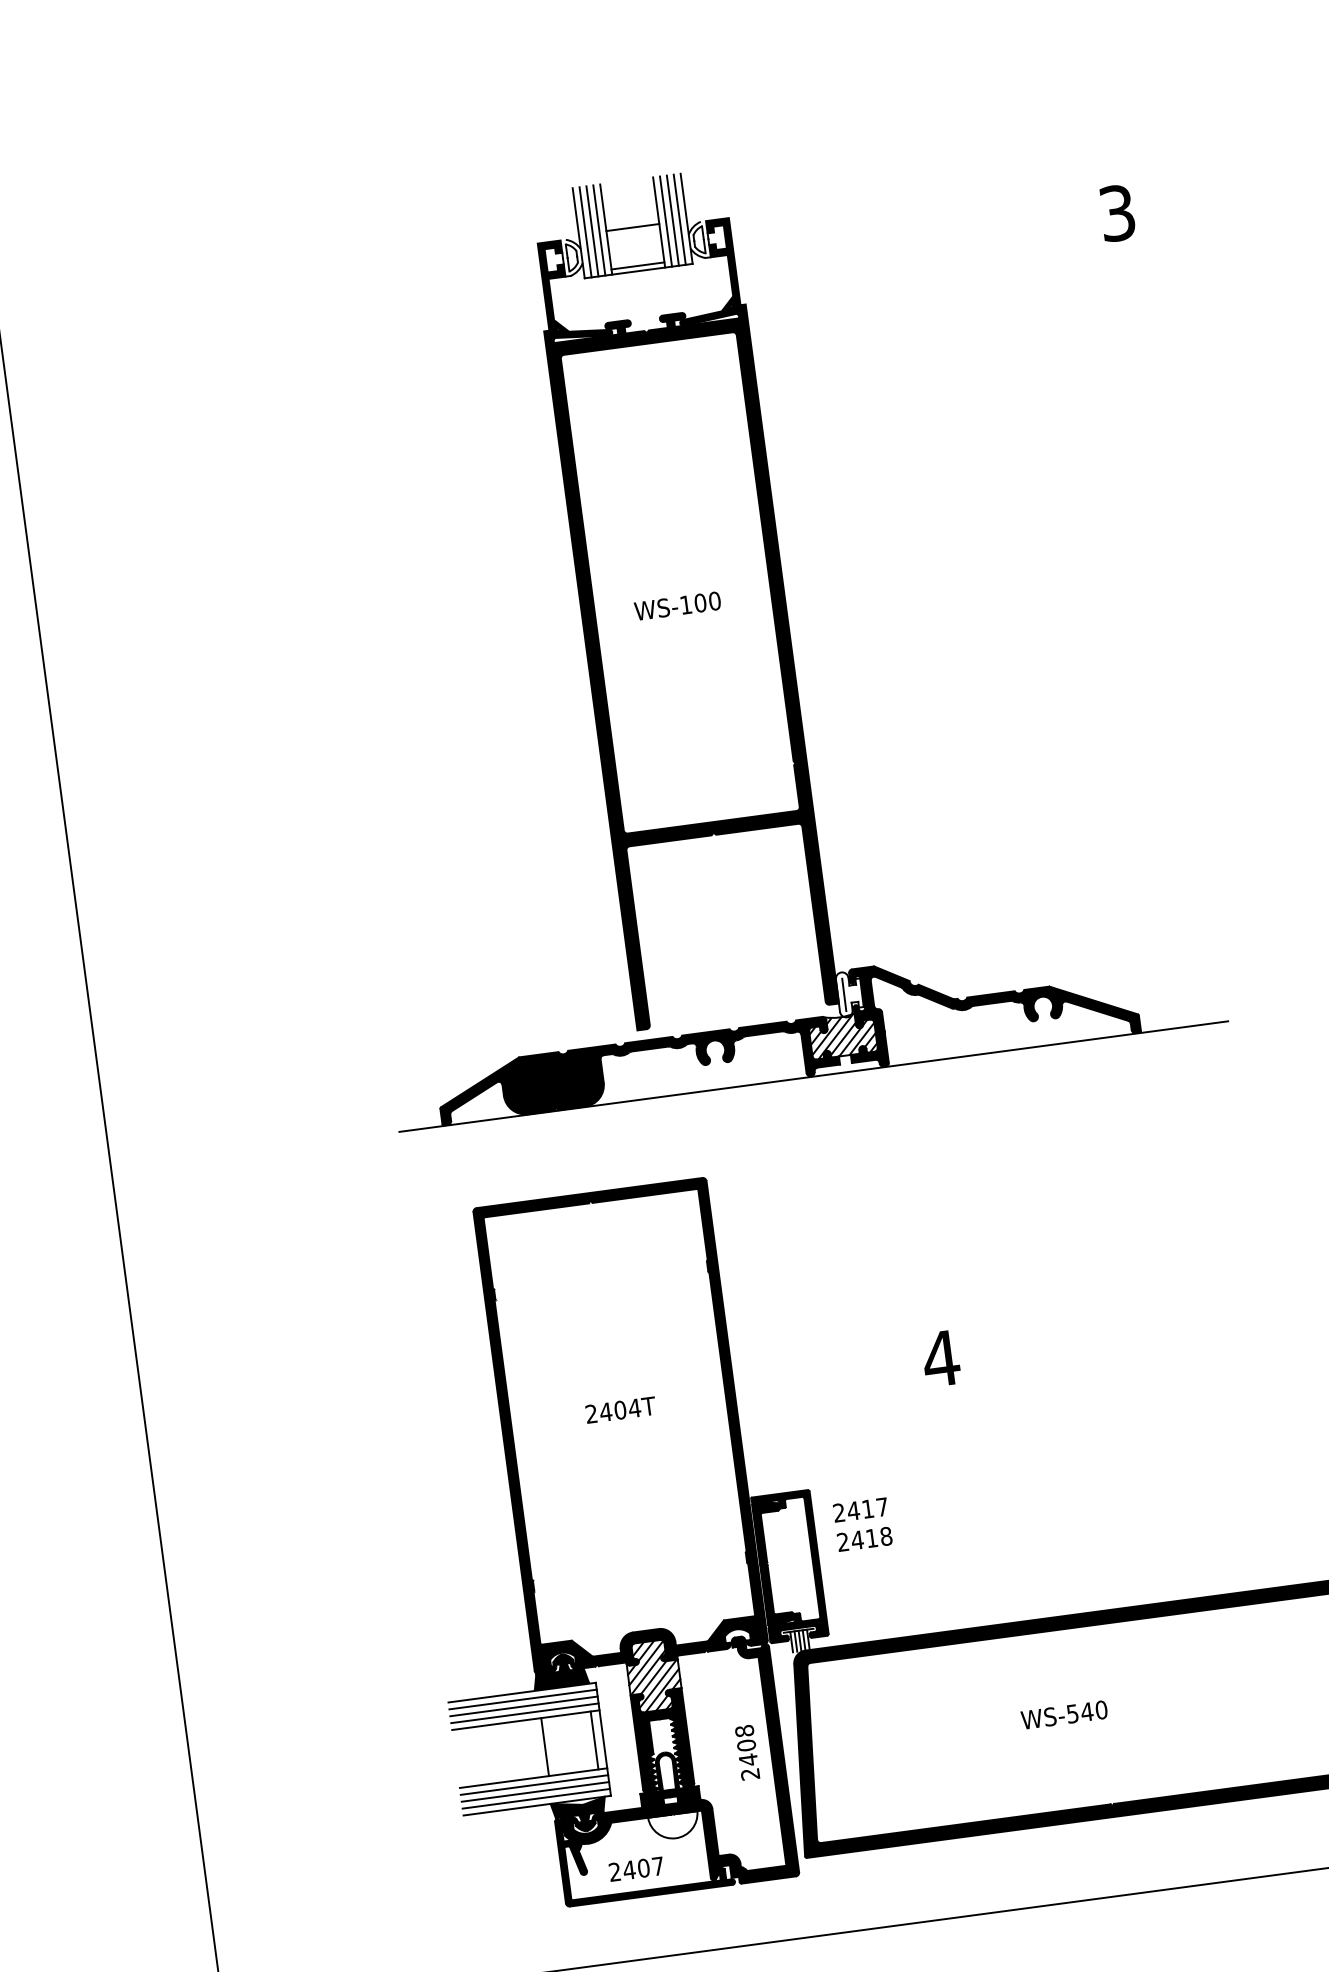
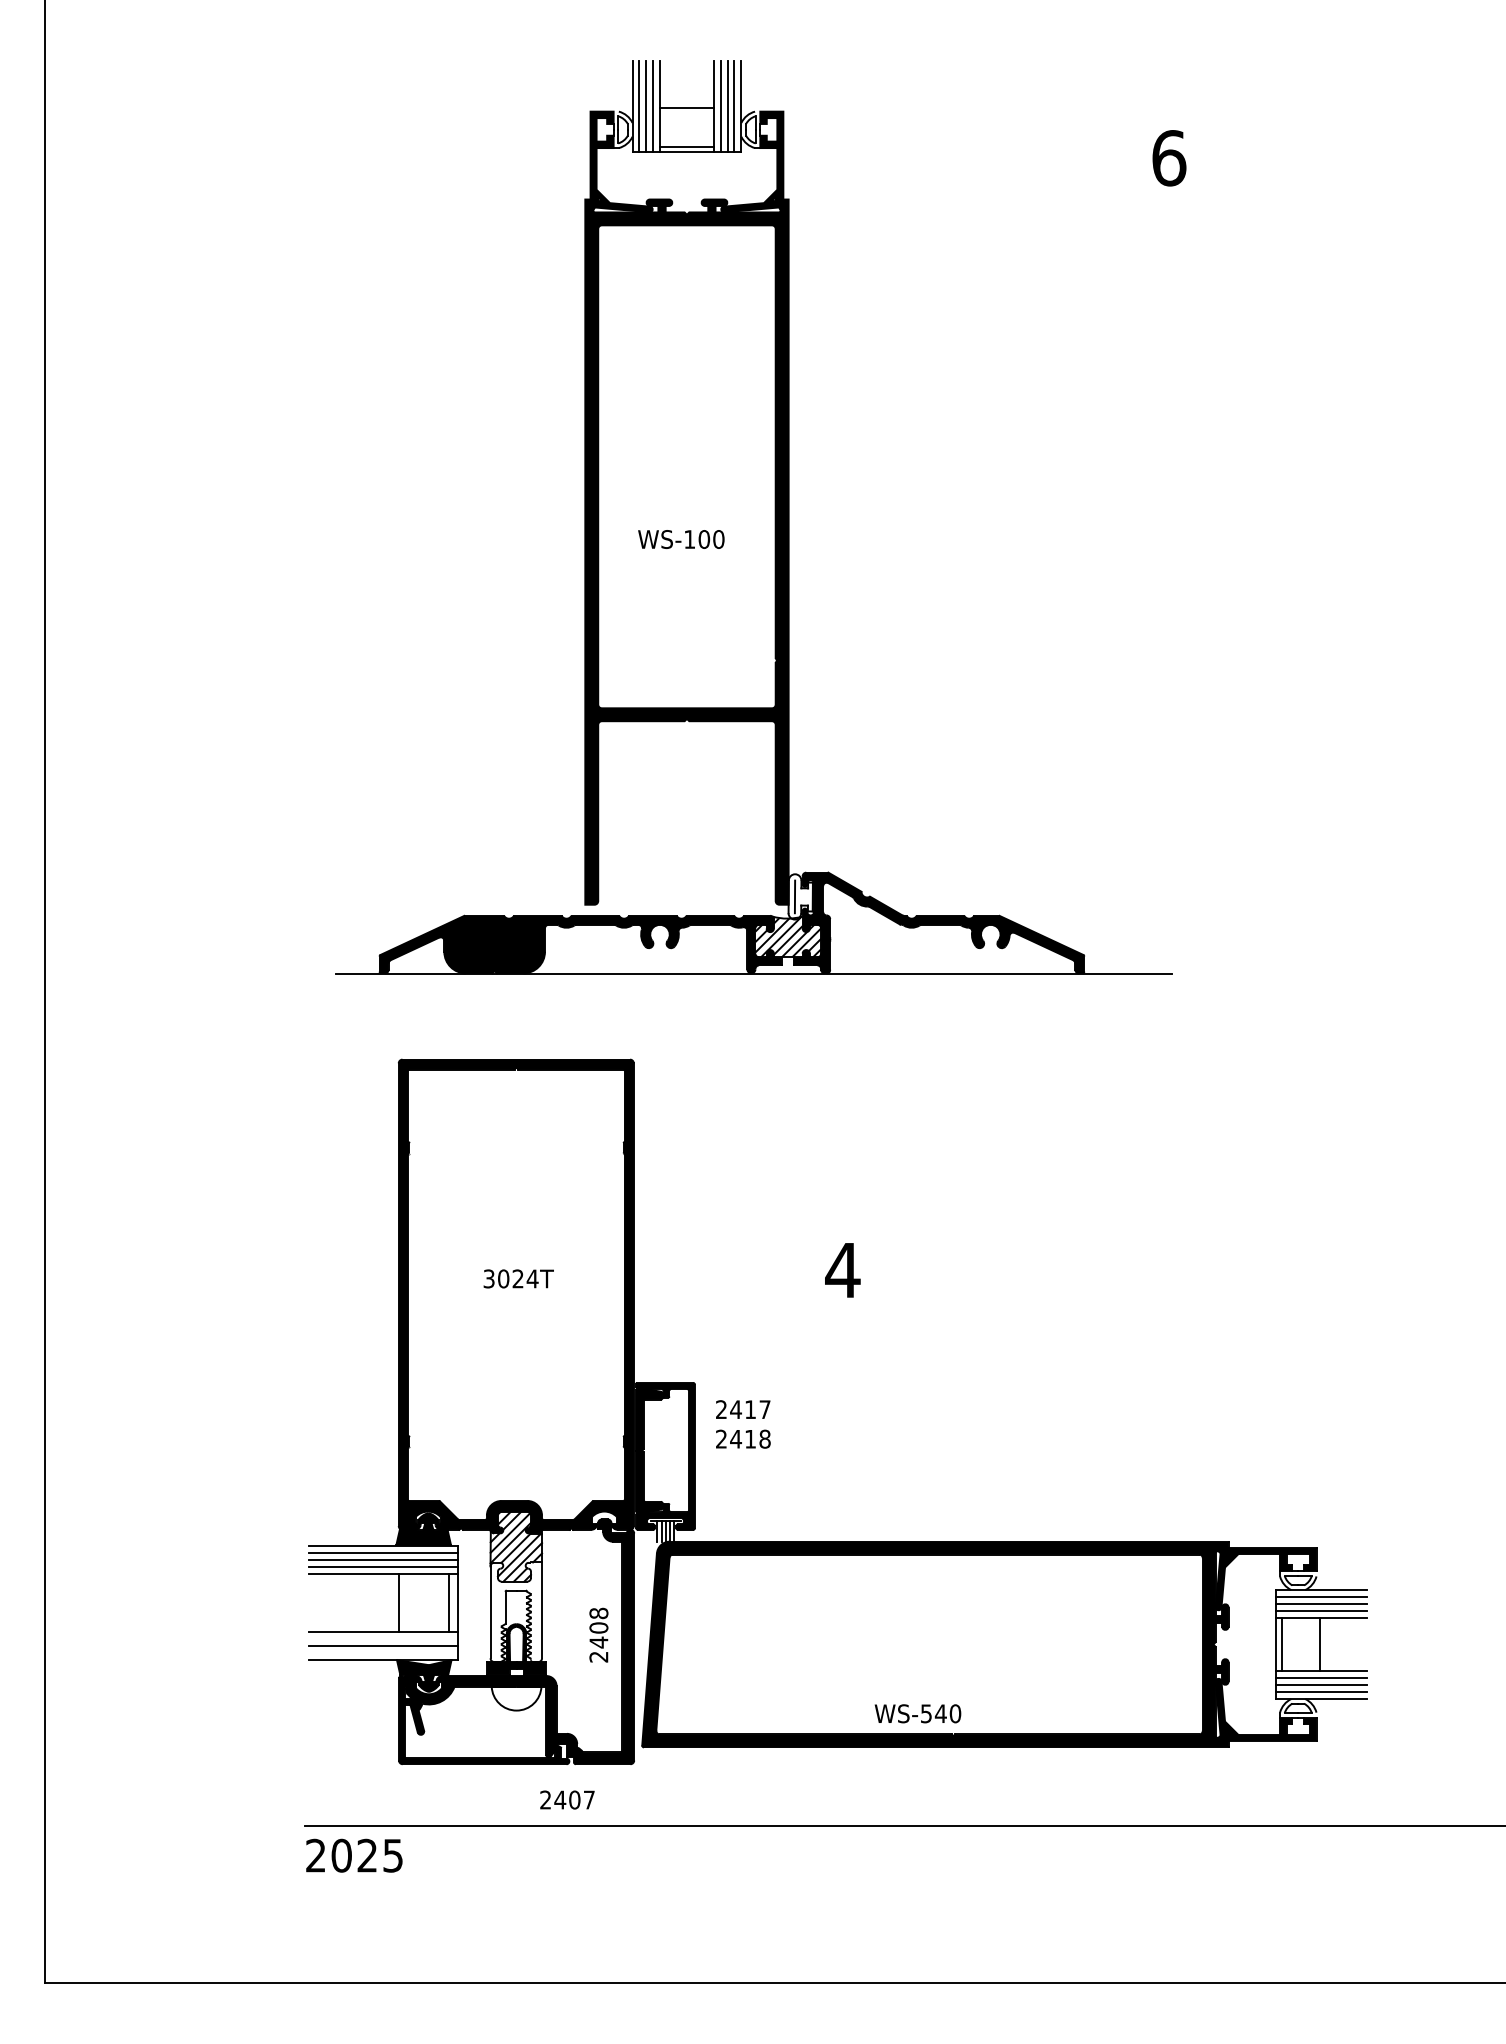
text: (1117, 213) -> (1169, 158), 3 -> 6
text: (677, 606) -> (681, 539), moved
text: (605, 1411) -> (503, 1278), 2404T -> 3024T
text: (1063, 1714) -> (917, 1713), moved
fill: (662, 1740) -> (516, 1611), removed
line: (534, 1785) -> (383, 1639), removed
line: (536, 1798) -> (383, 1652), removed
text: (636, 1868) -> (567, 1799), moved

